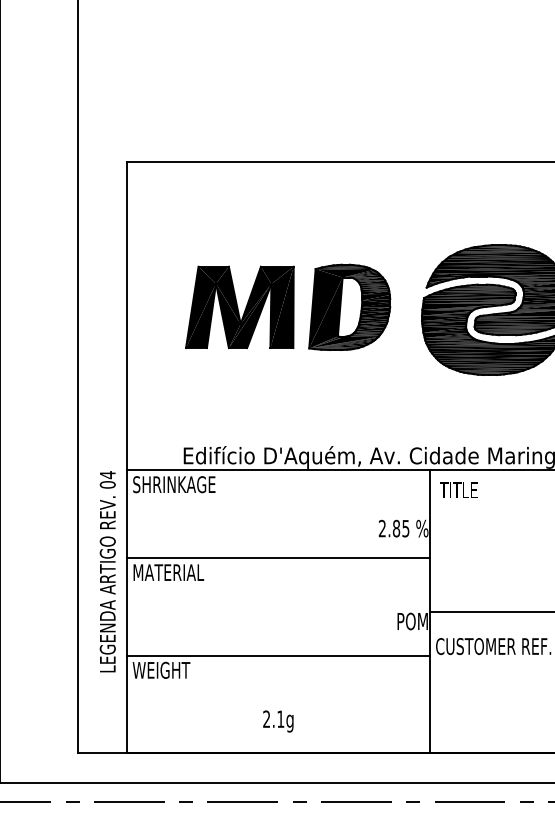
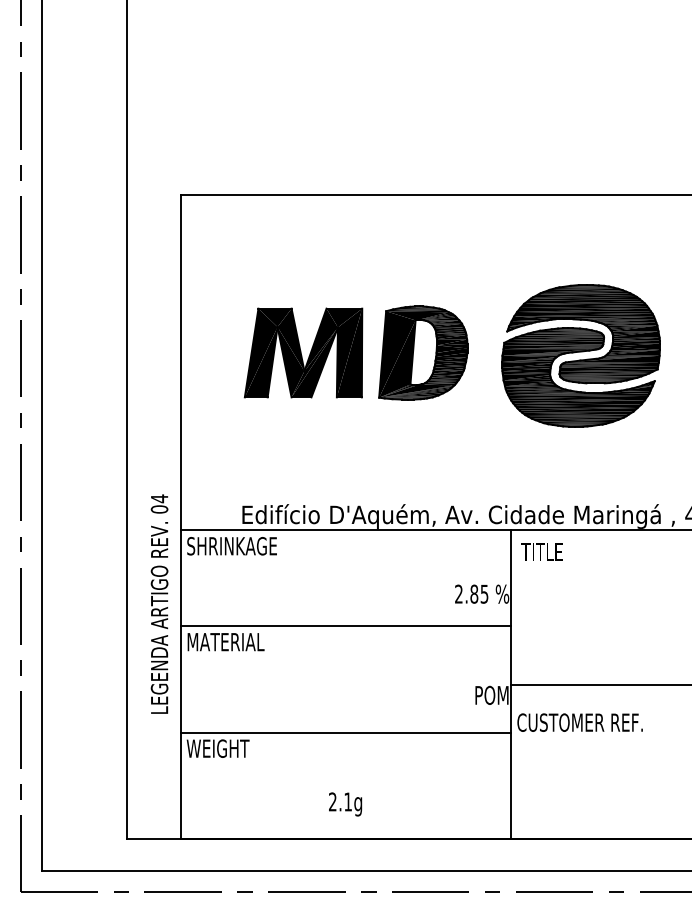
text: (107, 571) -> (159, 603), moved

